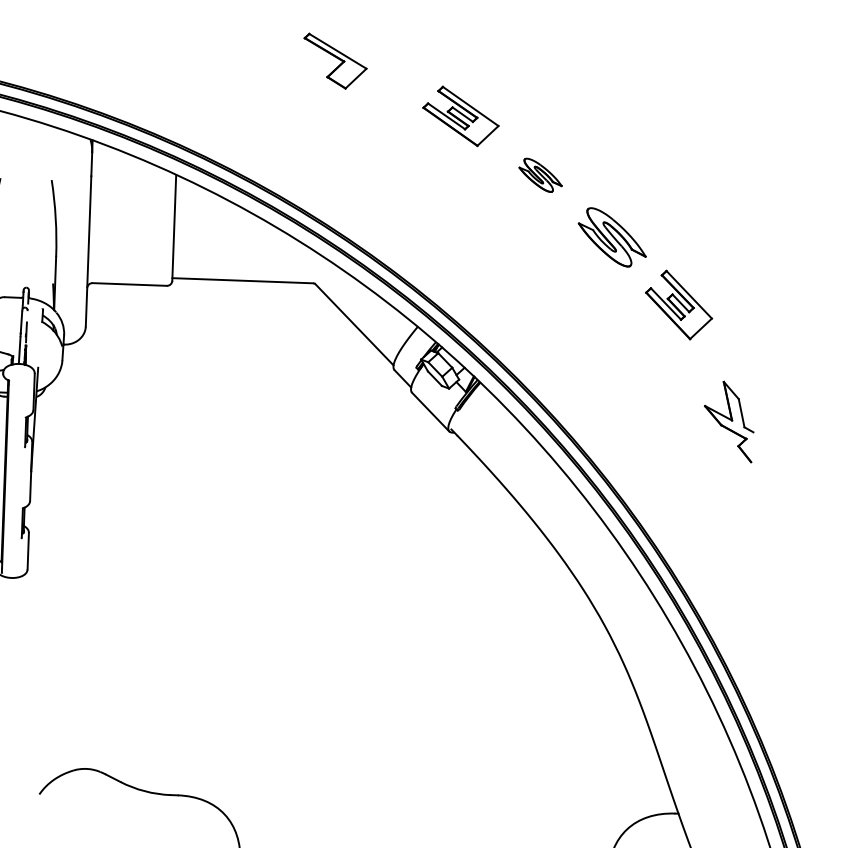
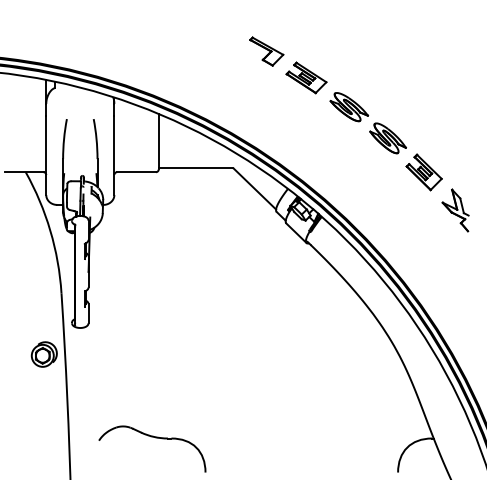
part: (334, 61) -> (266, 51), moved
part: (540, 175) -> (349, 107), size x1.67
part: (728, 421) -> (455, 210), moved

